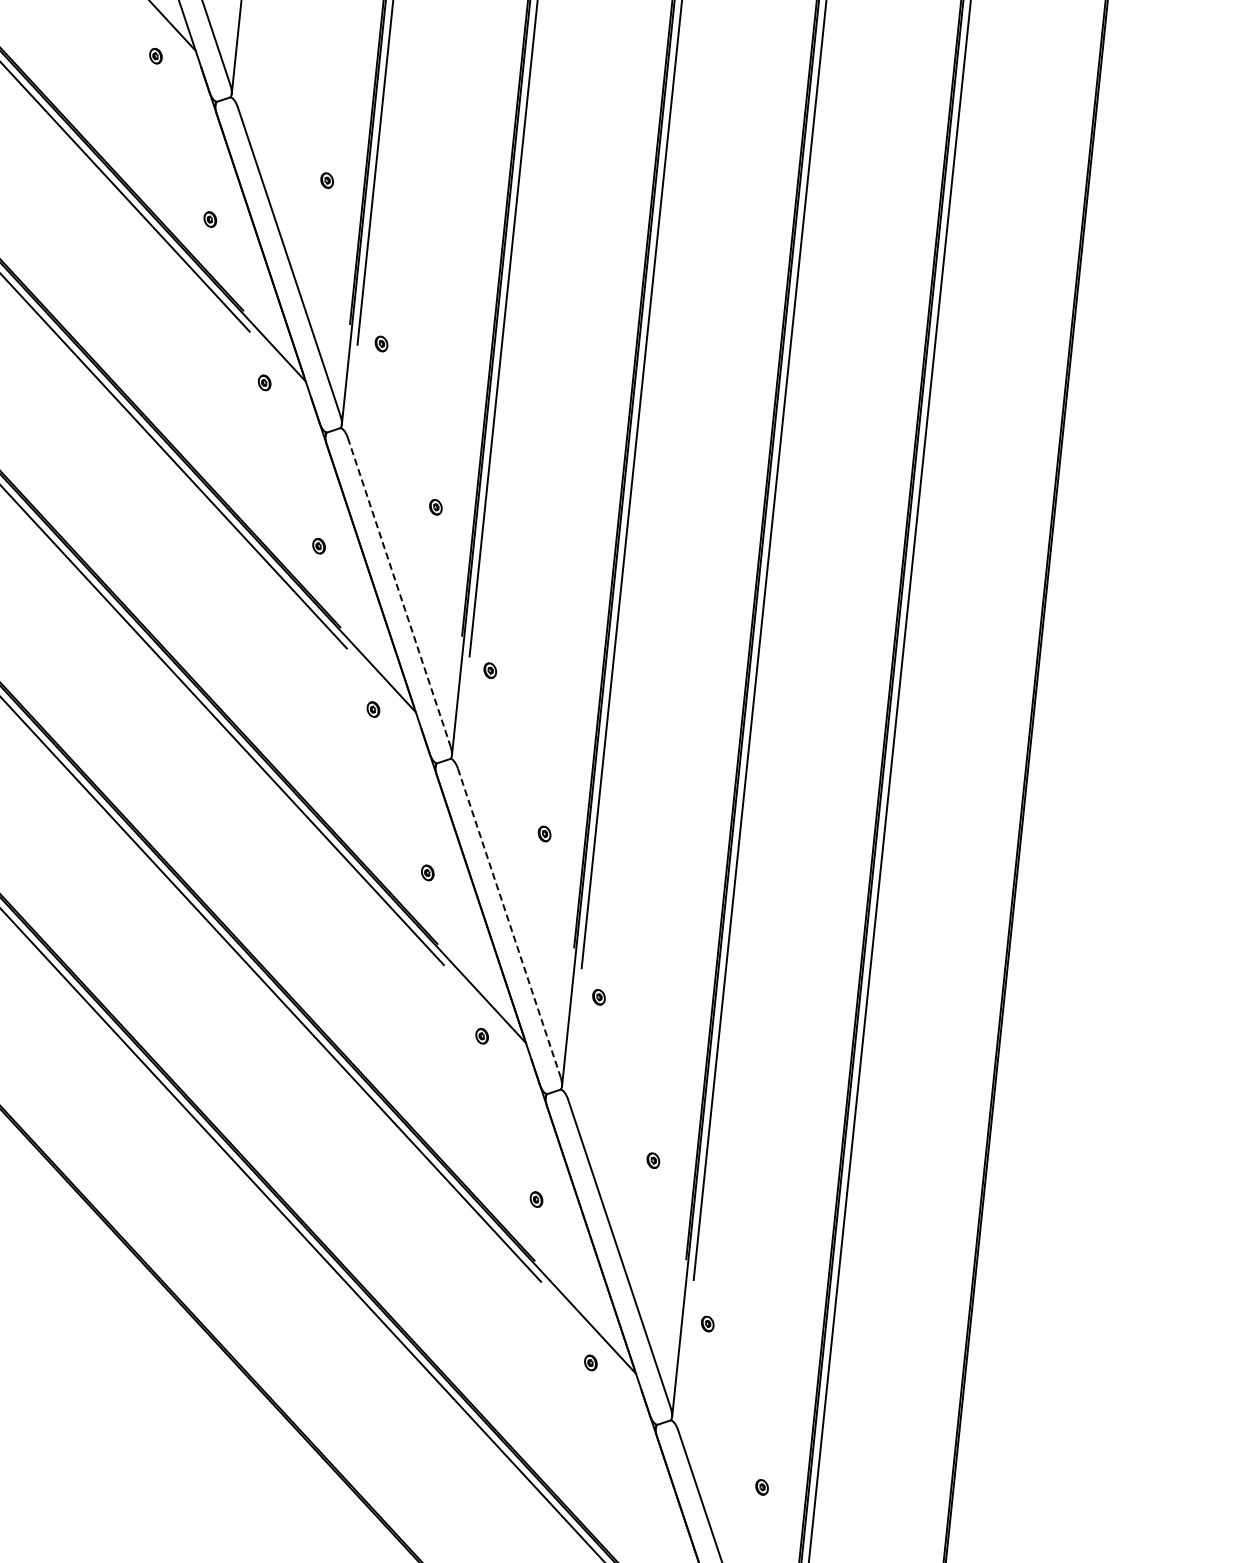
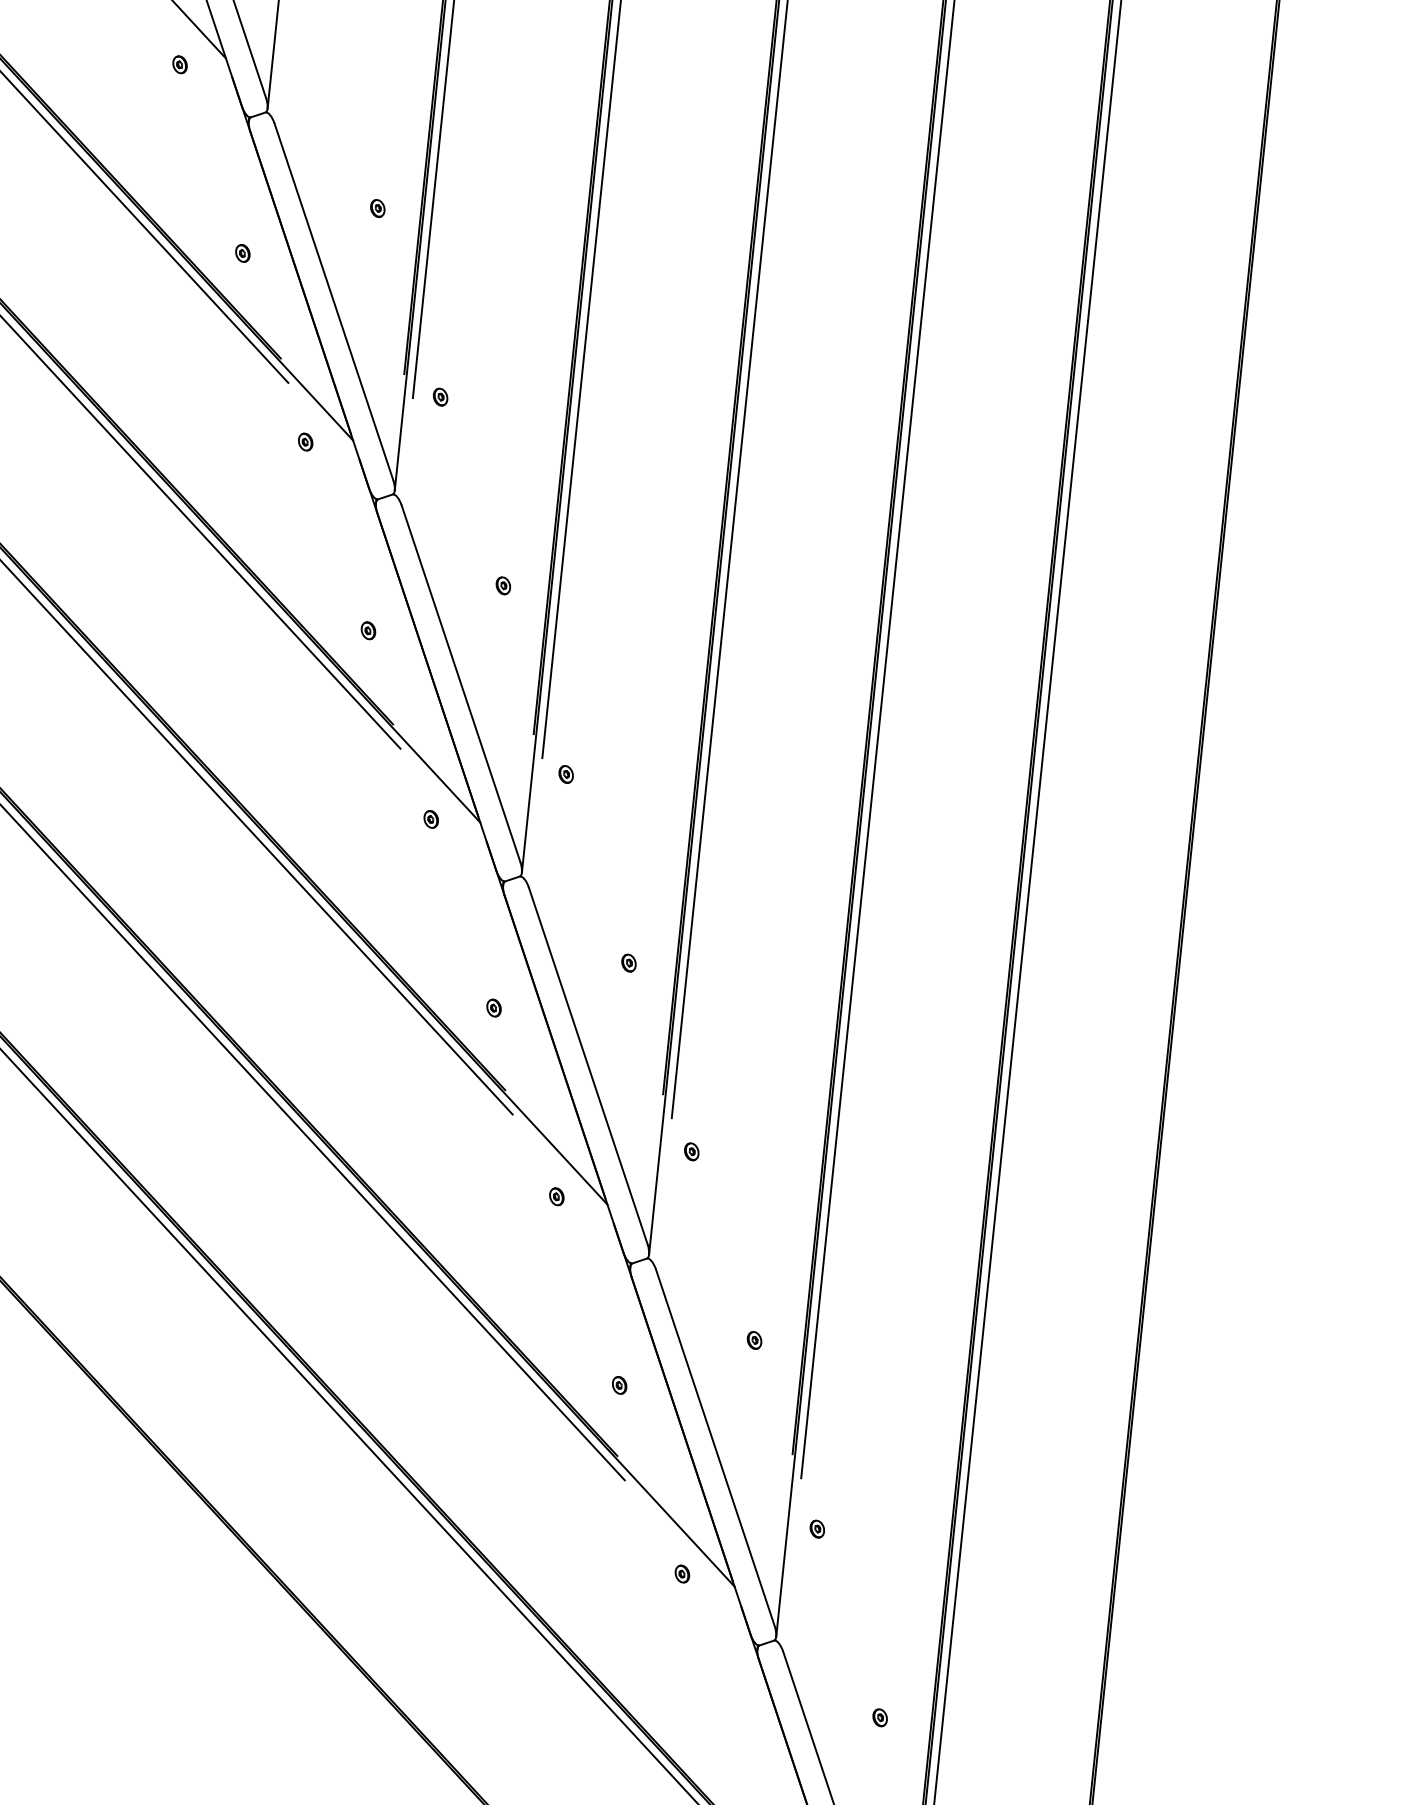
line: (399, 592) -> (461, 684), dashed -> solid
line: (509, 923) -> (588, 1066), dashed -> solid

